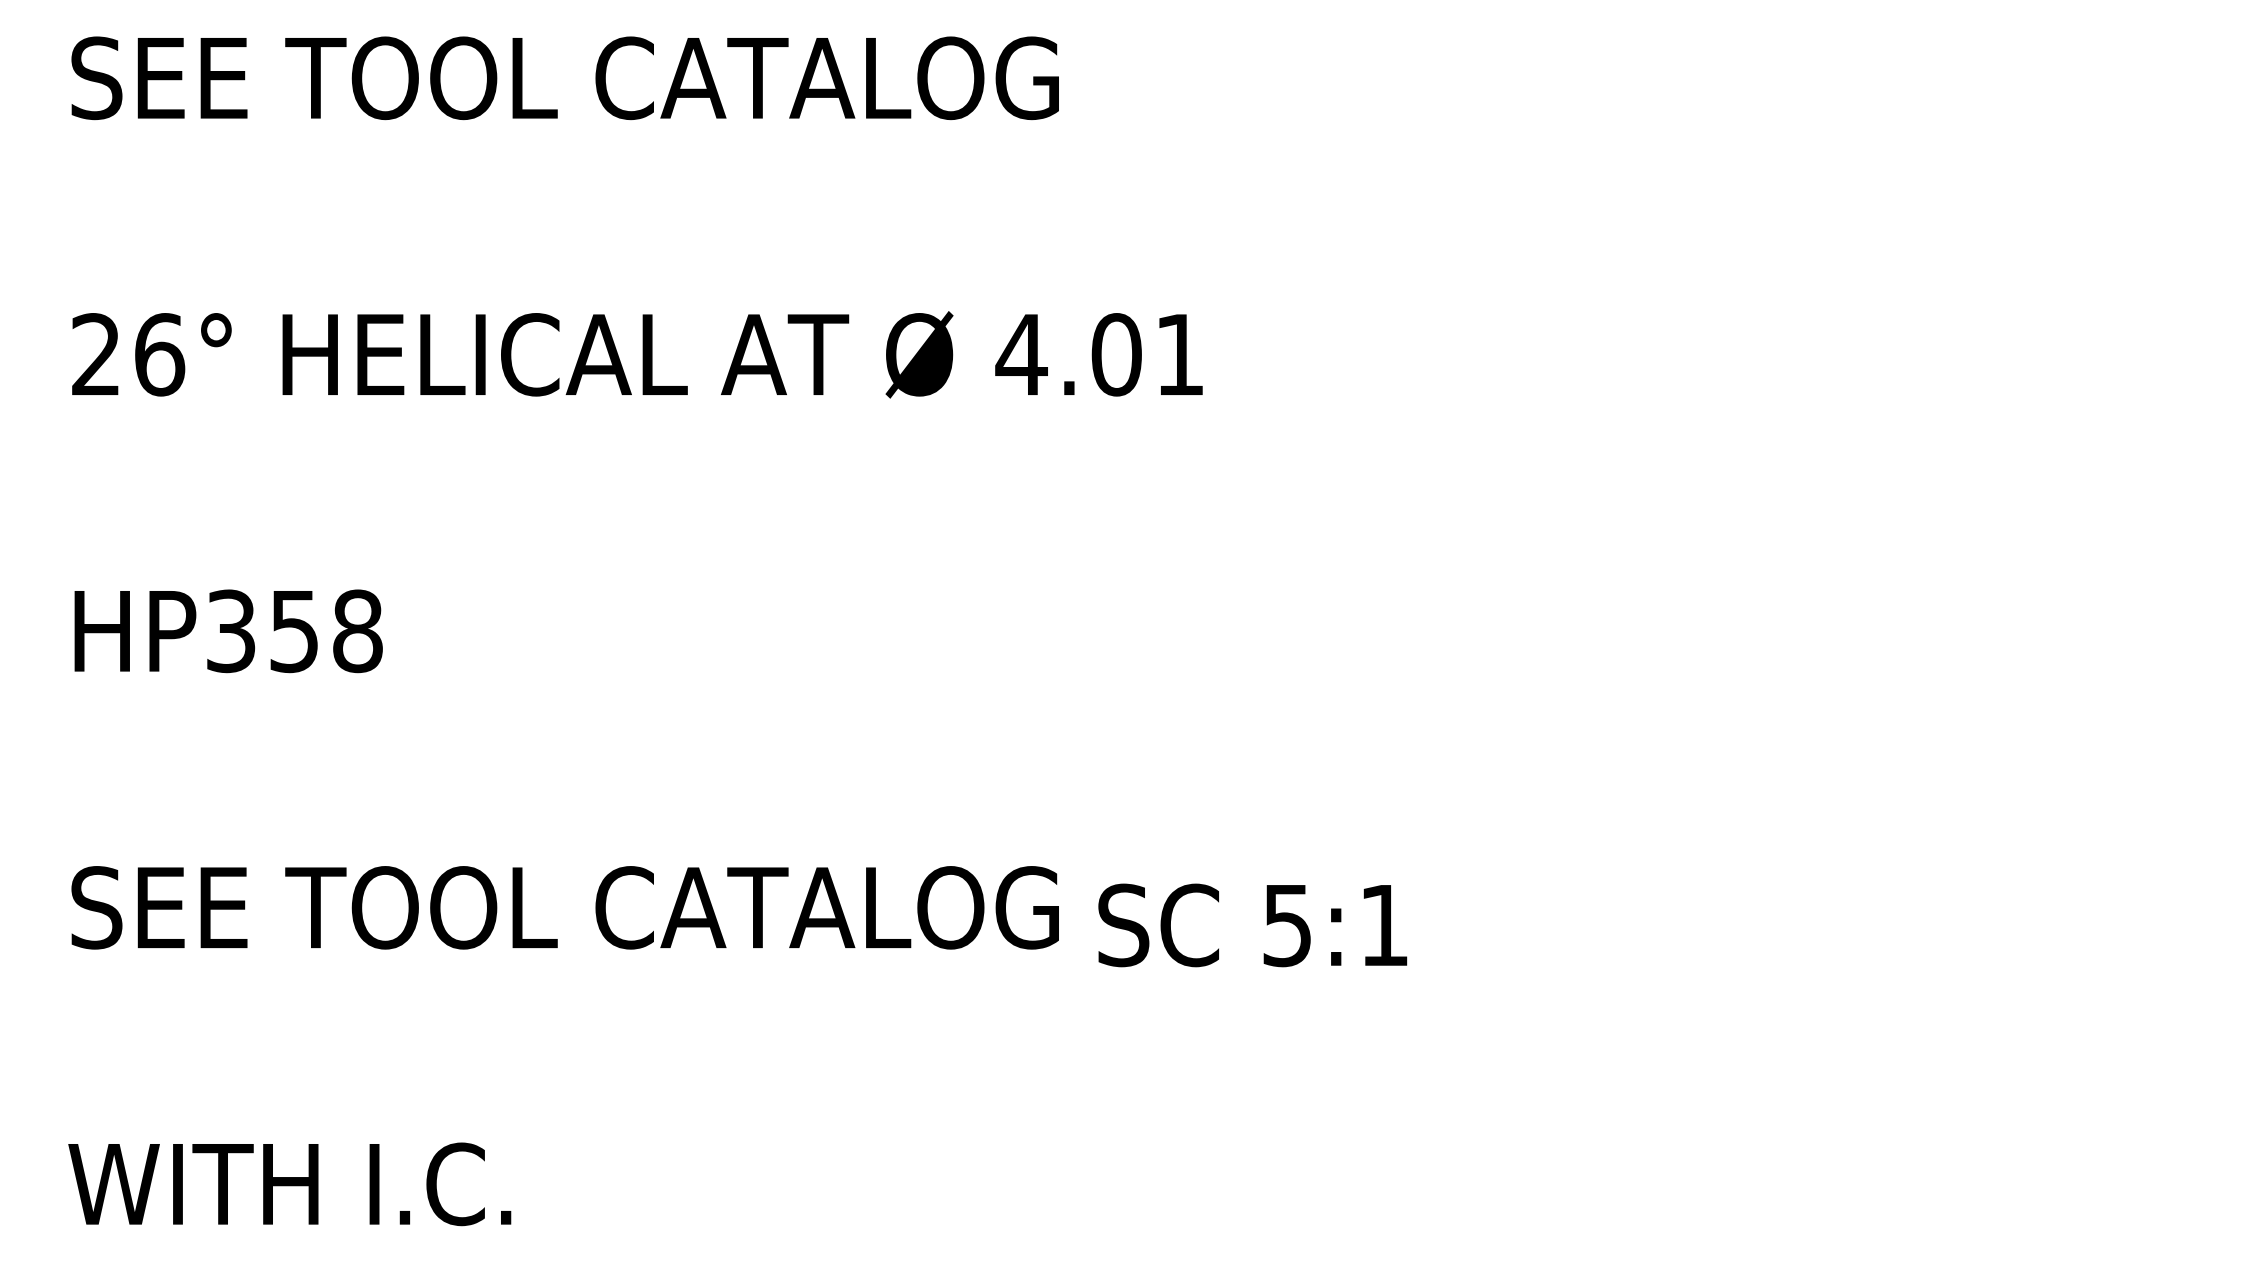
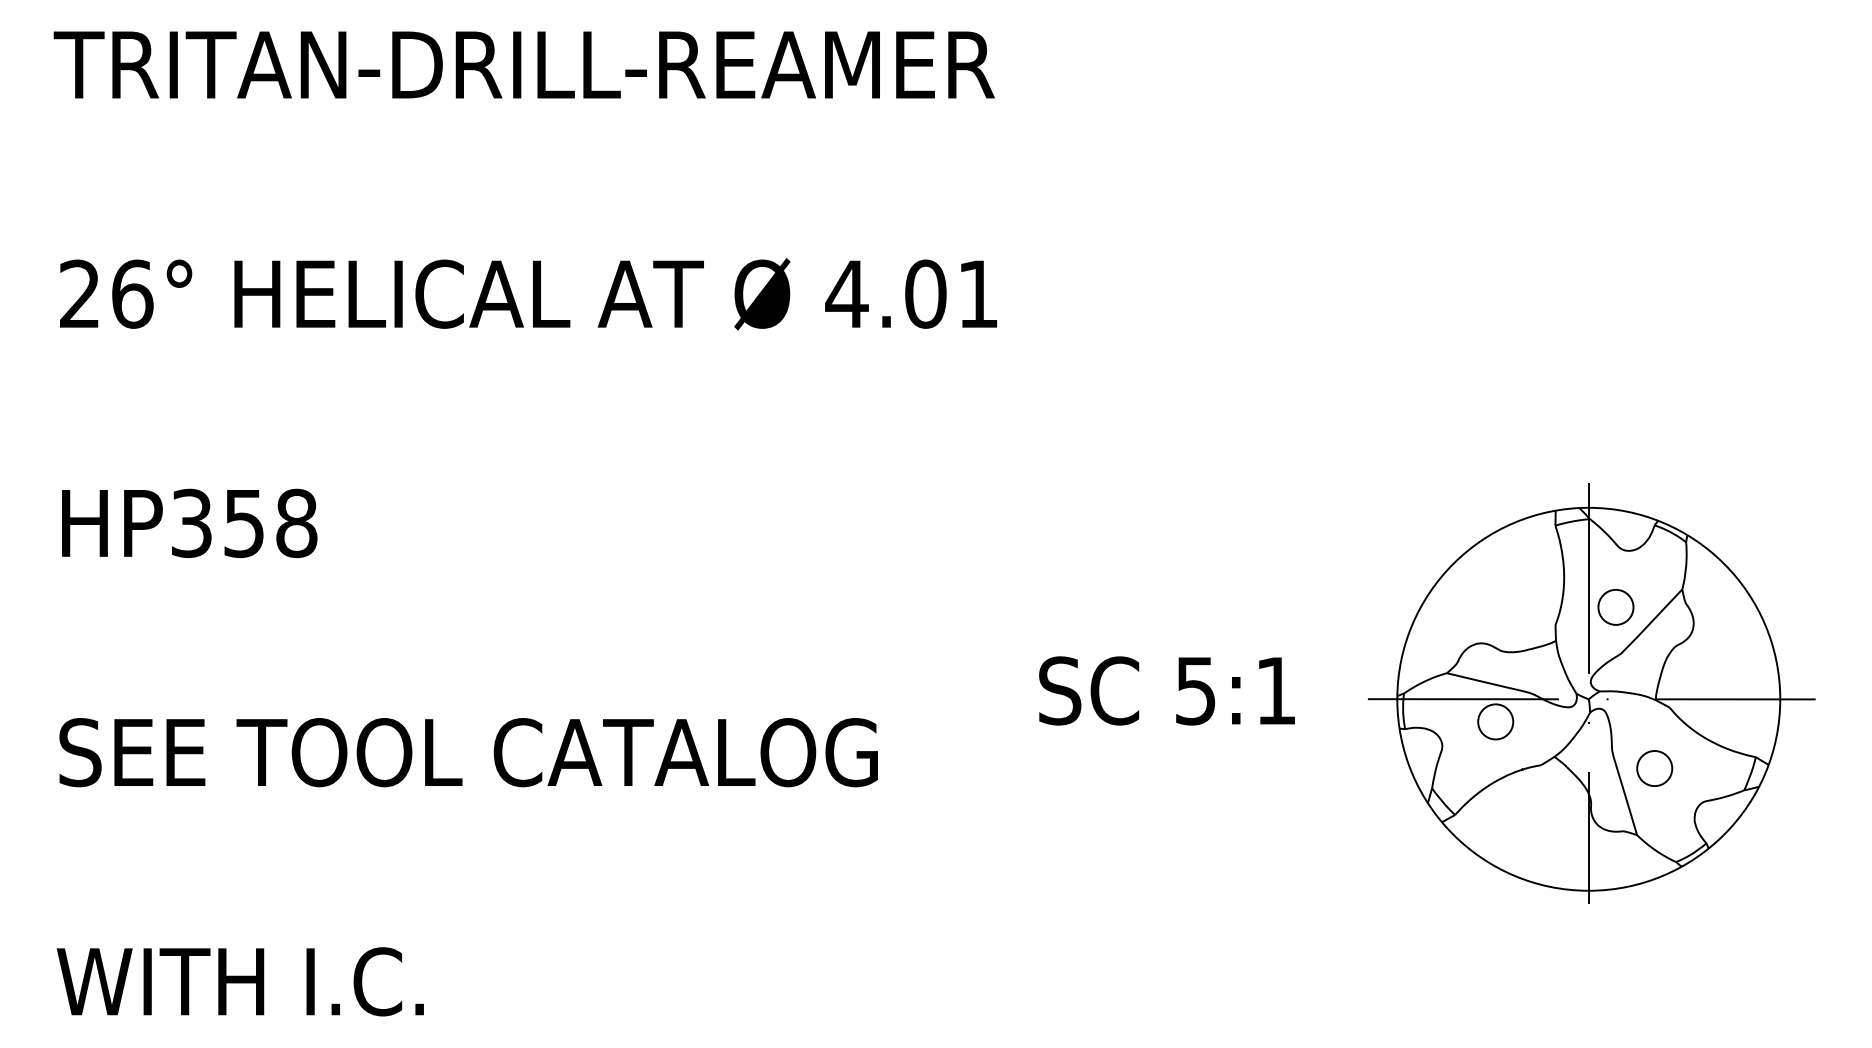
text: (632, 78) -> (524, 65), SEE TOOL CATALOG -> TRITAN-DRILL-REAMER
part: (1920, 836) -> (1592, 693), added
text: (1252, 925) -> (1166, 691), moved

